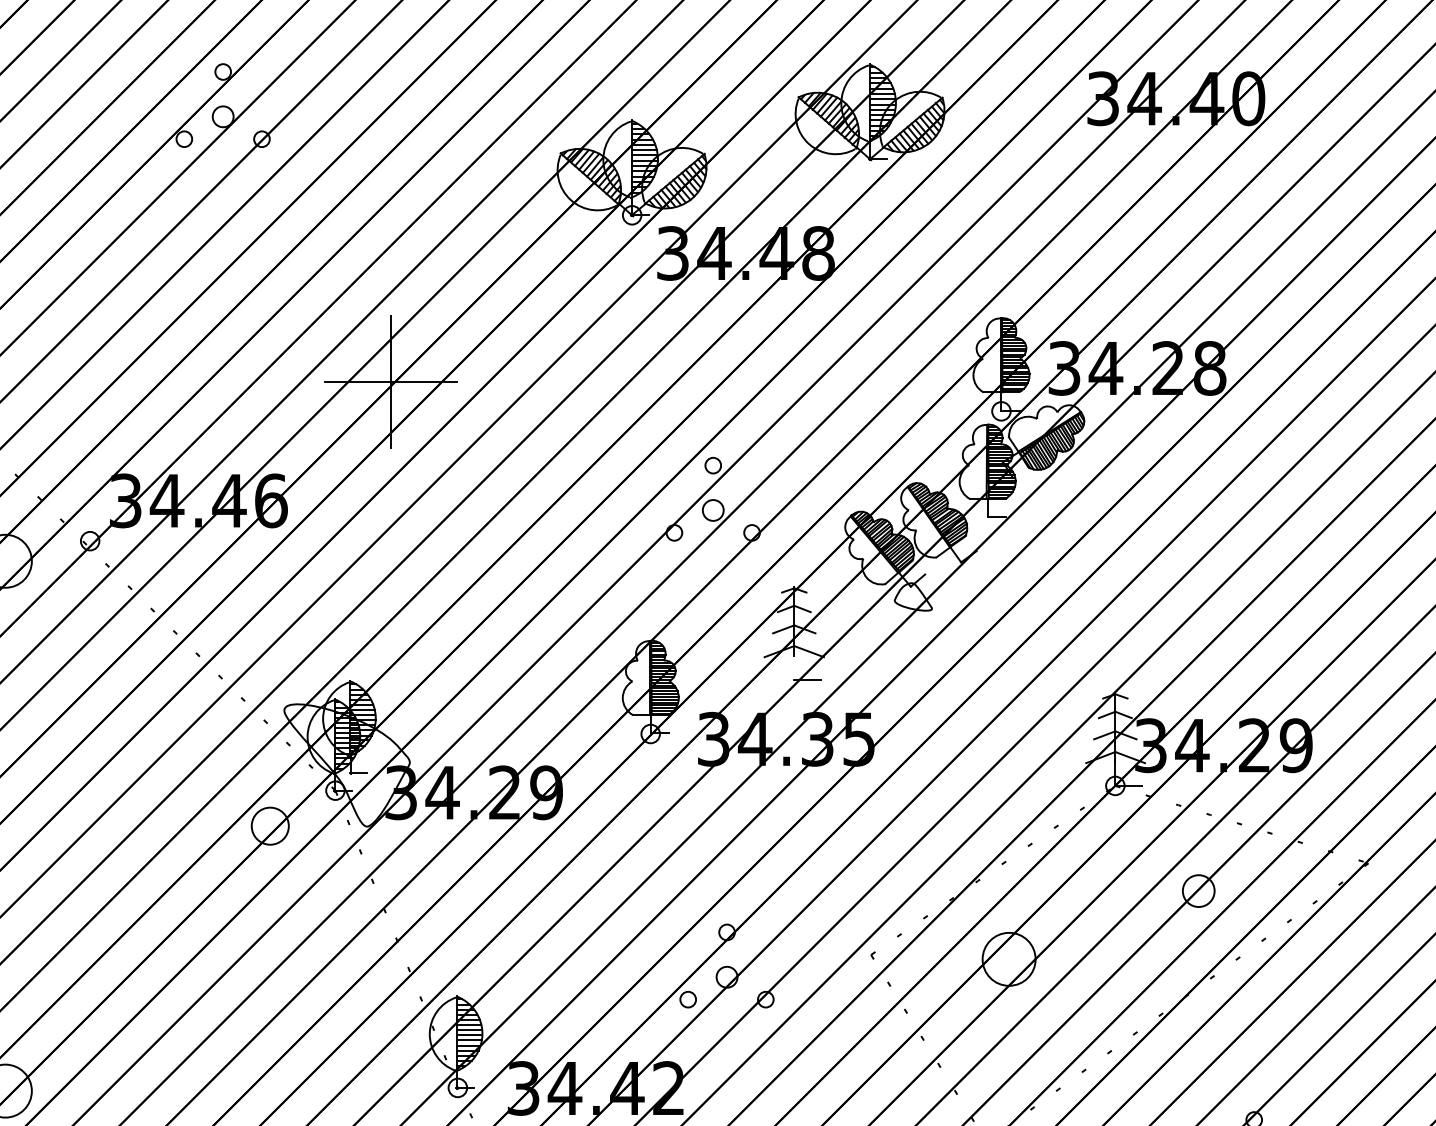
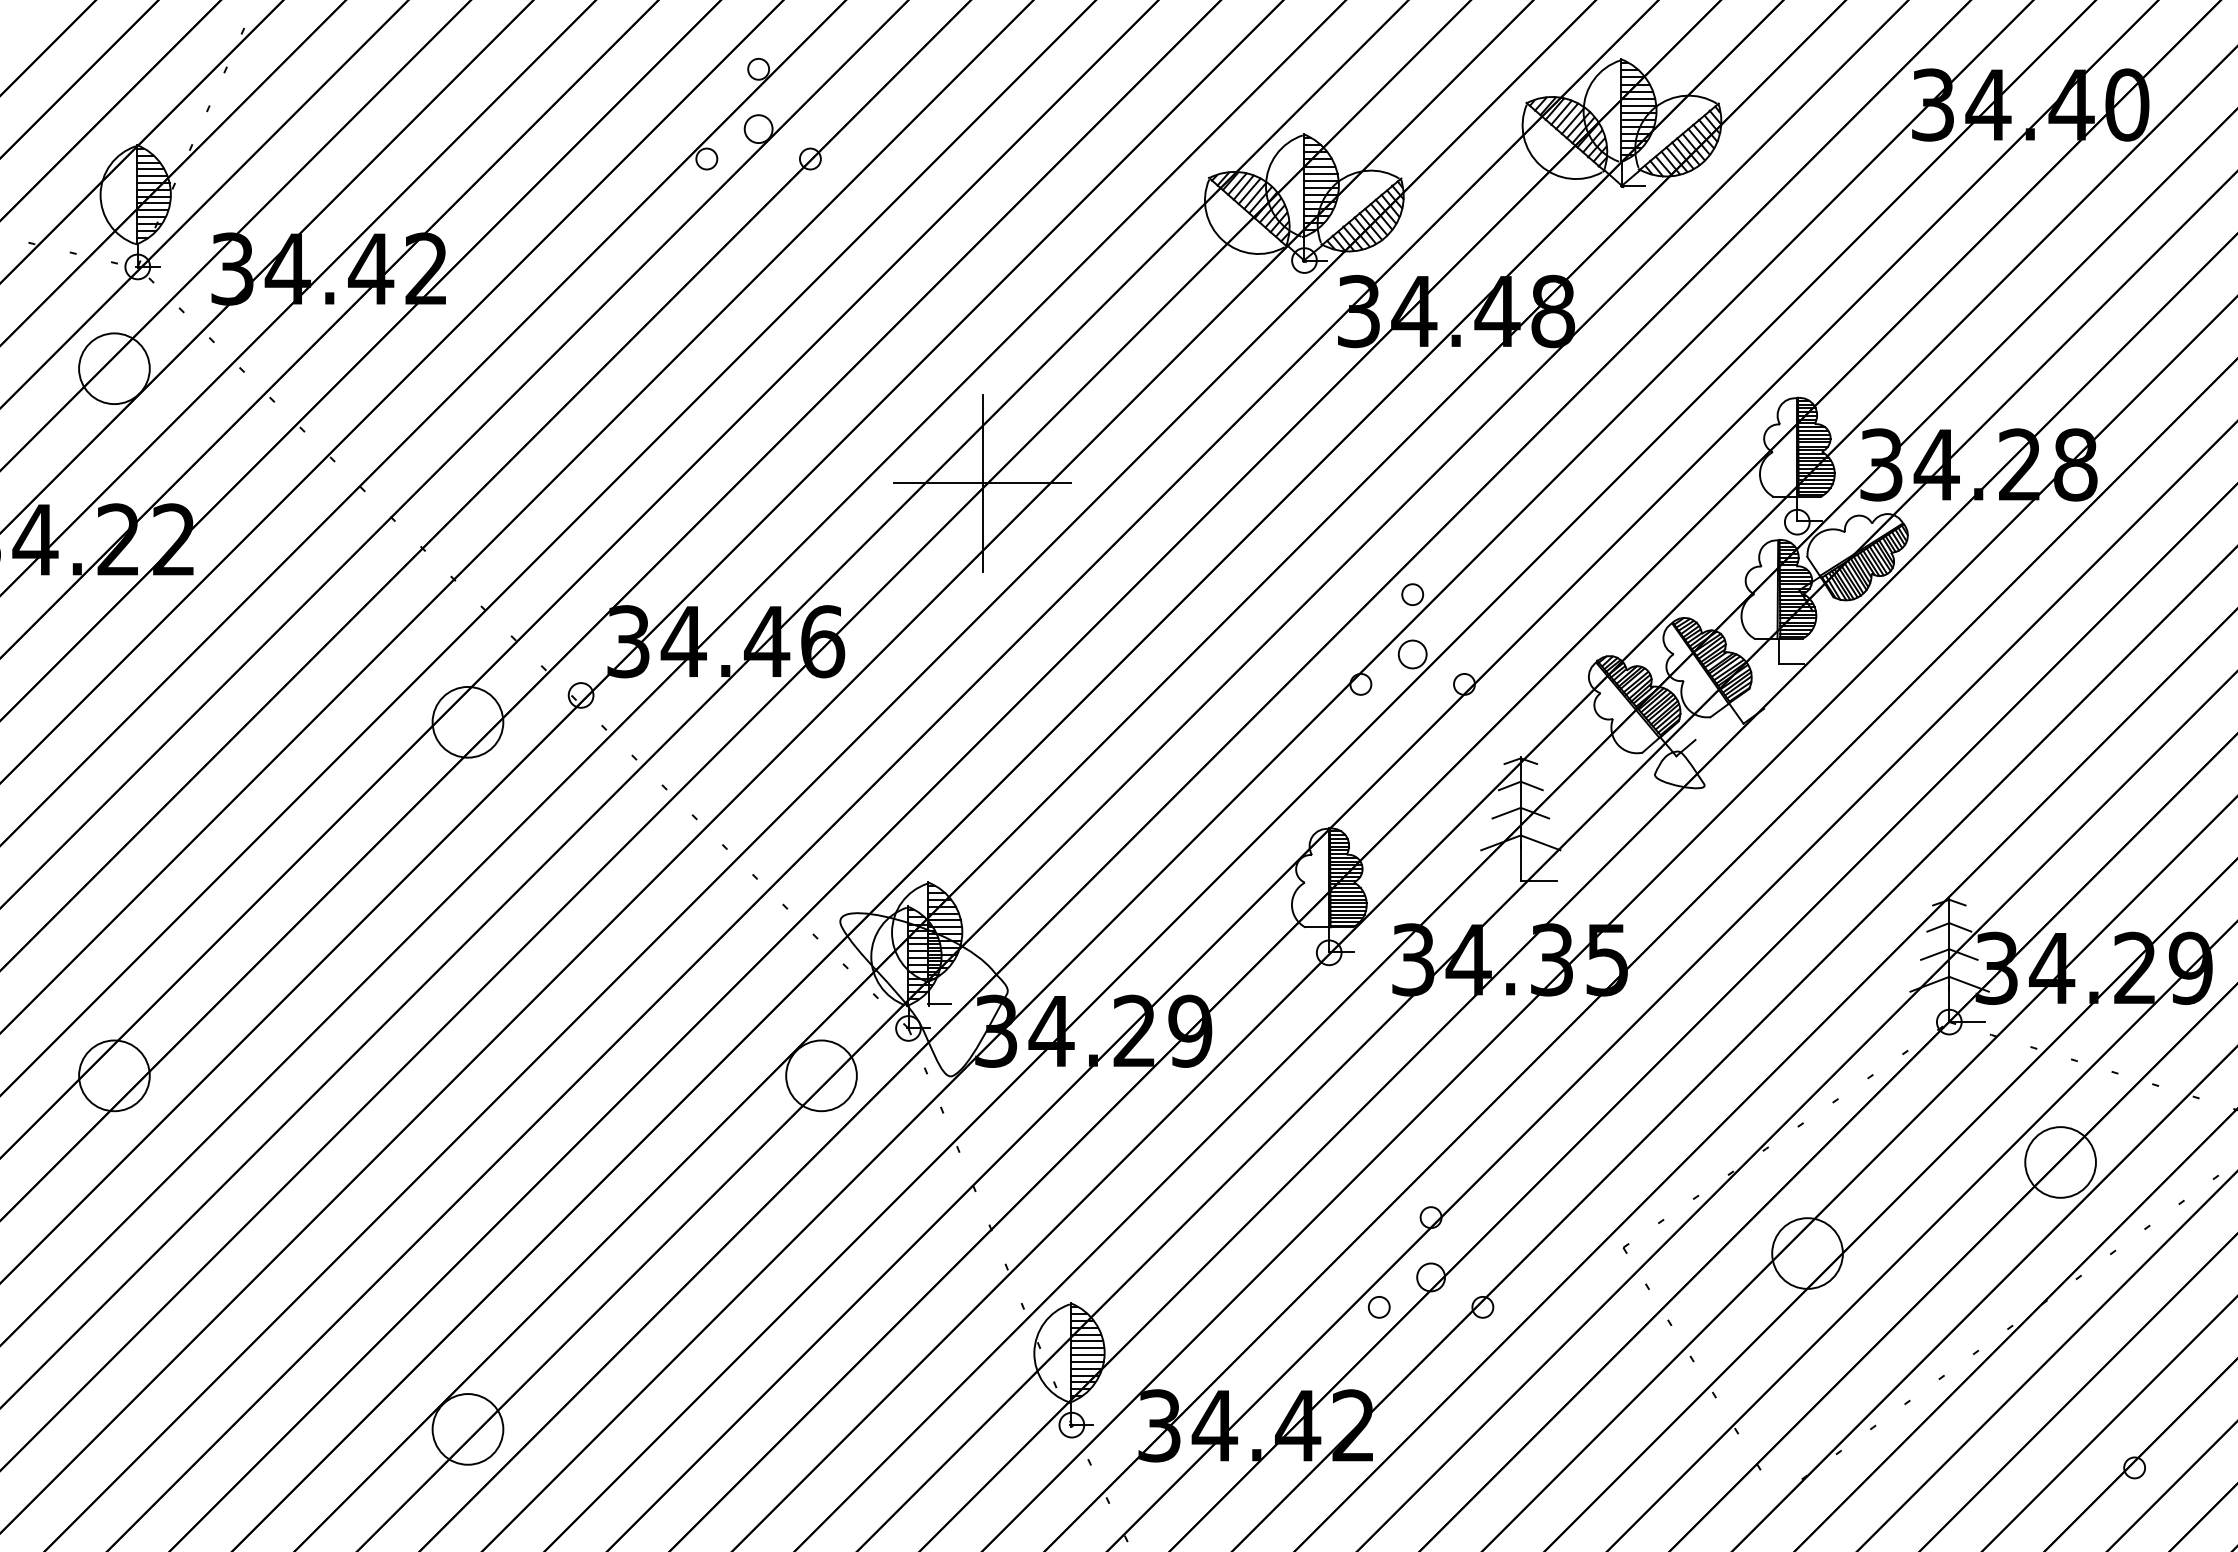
line: (794, 666) -> (1520, 862), added
circle: (270, 825) -> (821, 1075), size x1.43
circle: (1198, 891) -> (2060, 1162), size x1.67

